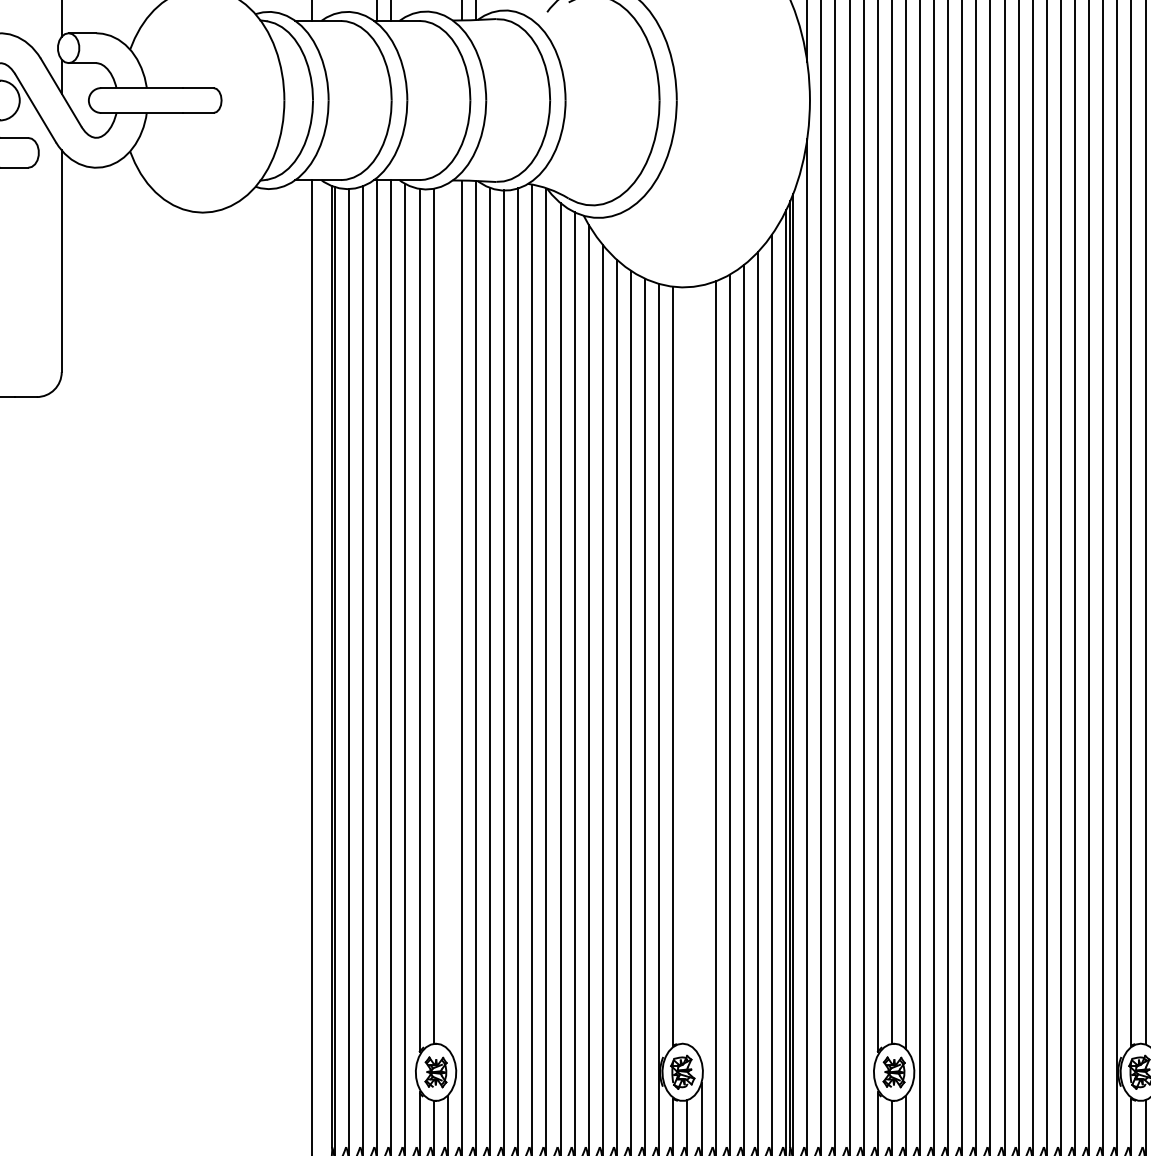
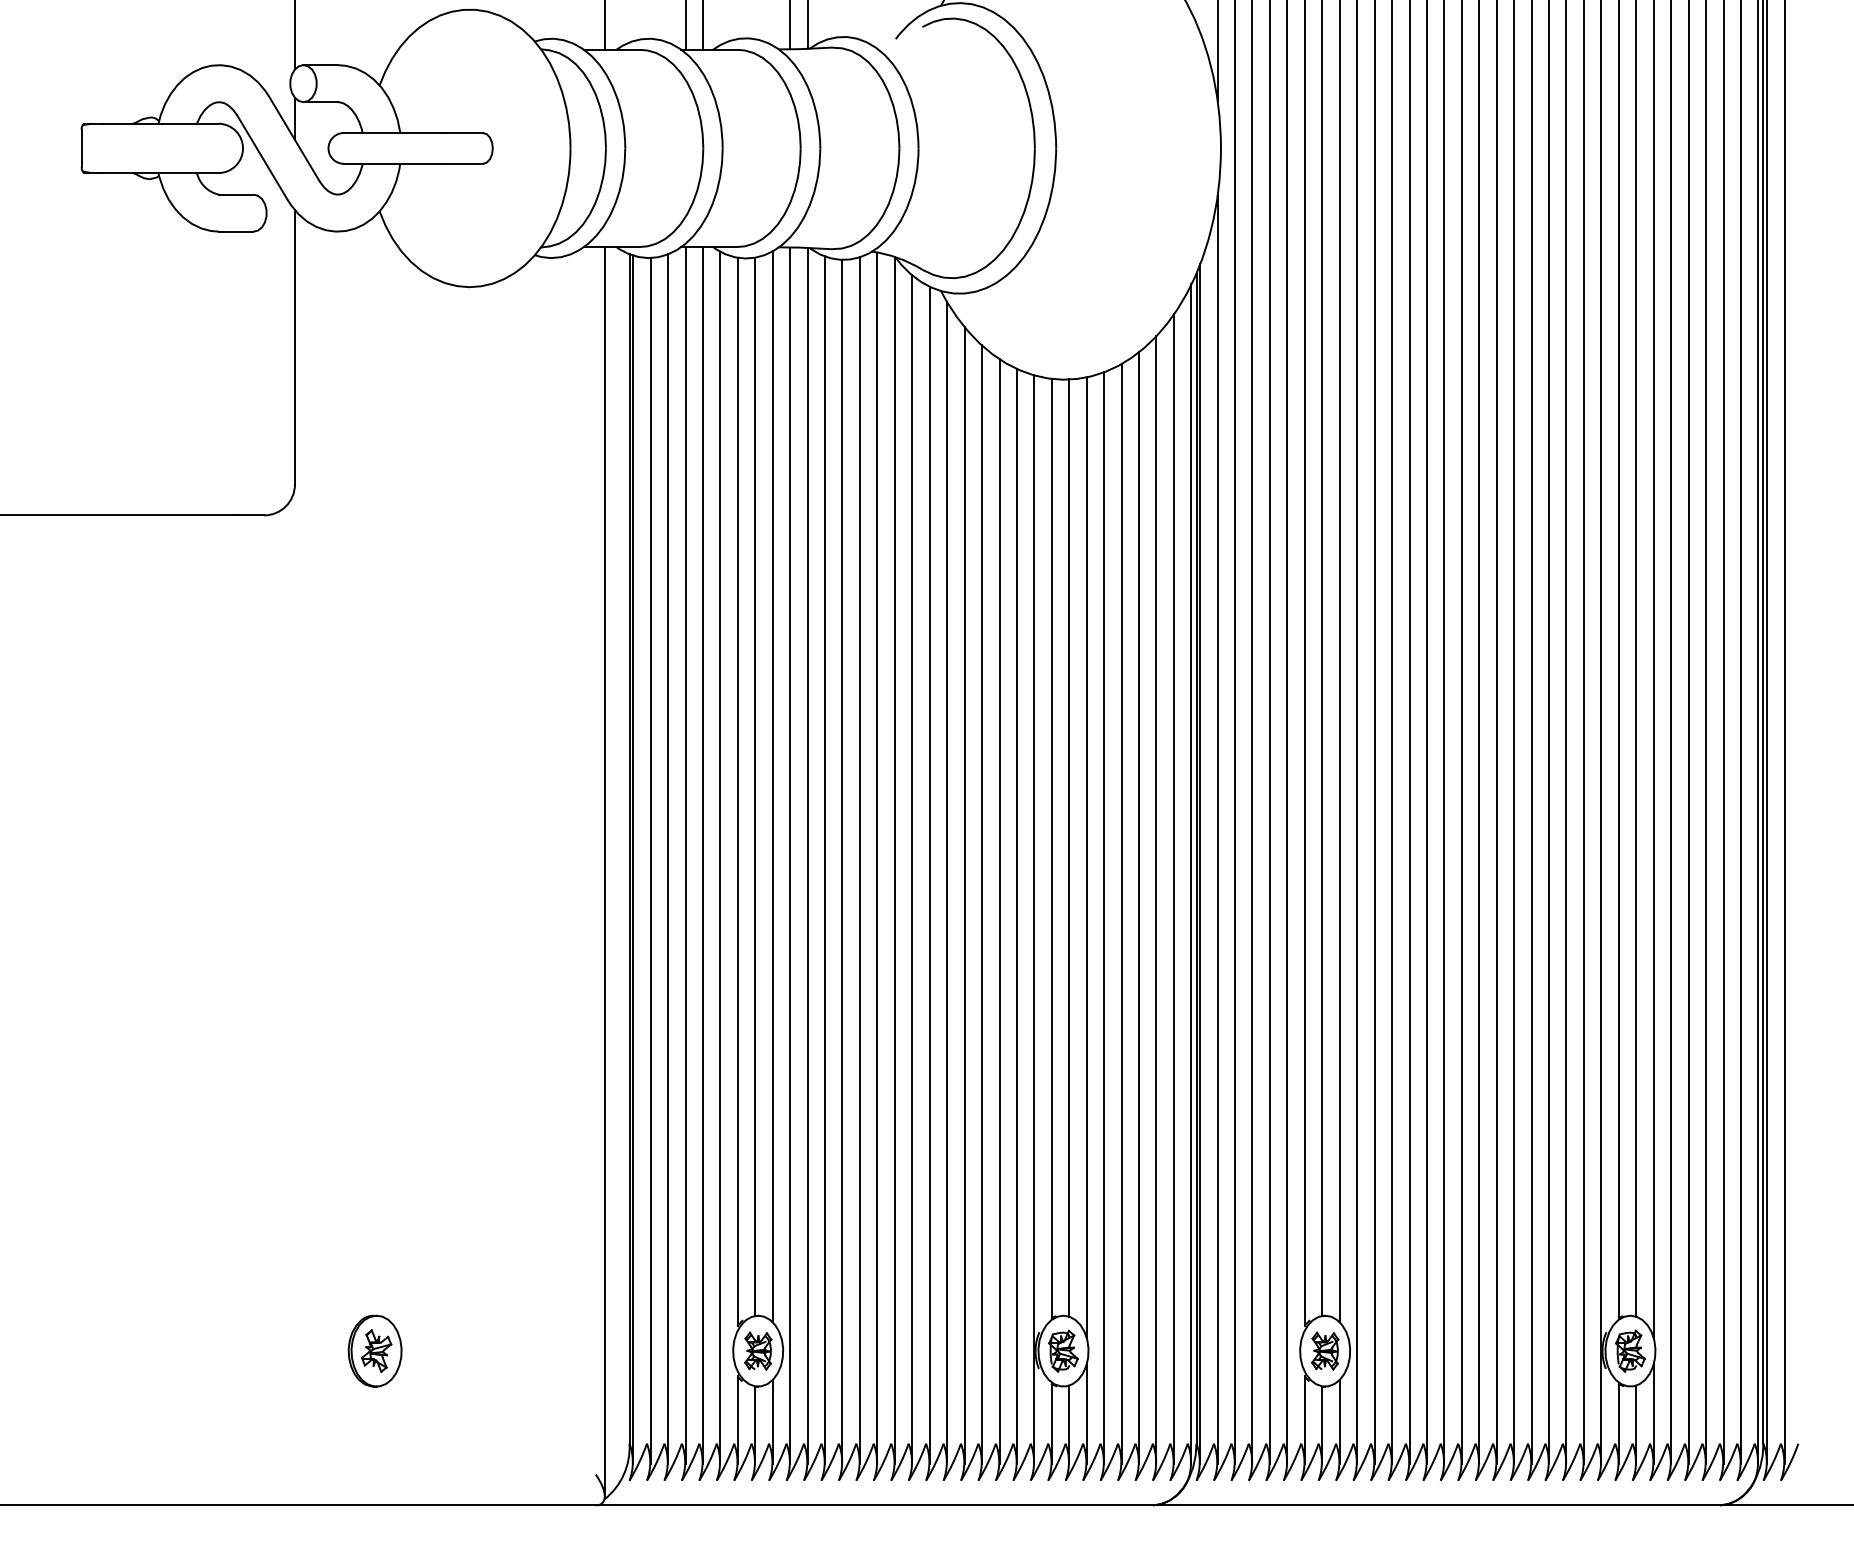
line: (447, 616) -> (772, 786), added
line: (687, 665) -> (1069, 847), added
line: (701, 673) -> (1086, 857), added
part: (126, 1071) -> (374, 1350), added

